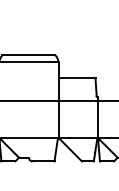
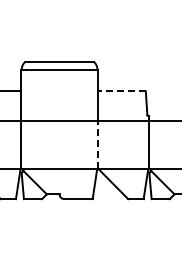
line: (76, 78) -> (121, 91), solid -> dashed
line: (58, 119) -> (97, 144), solid -> dashed

